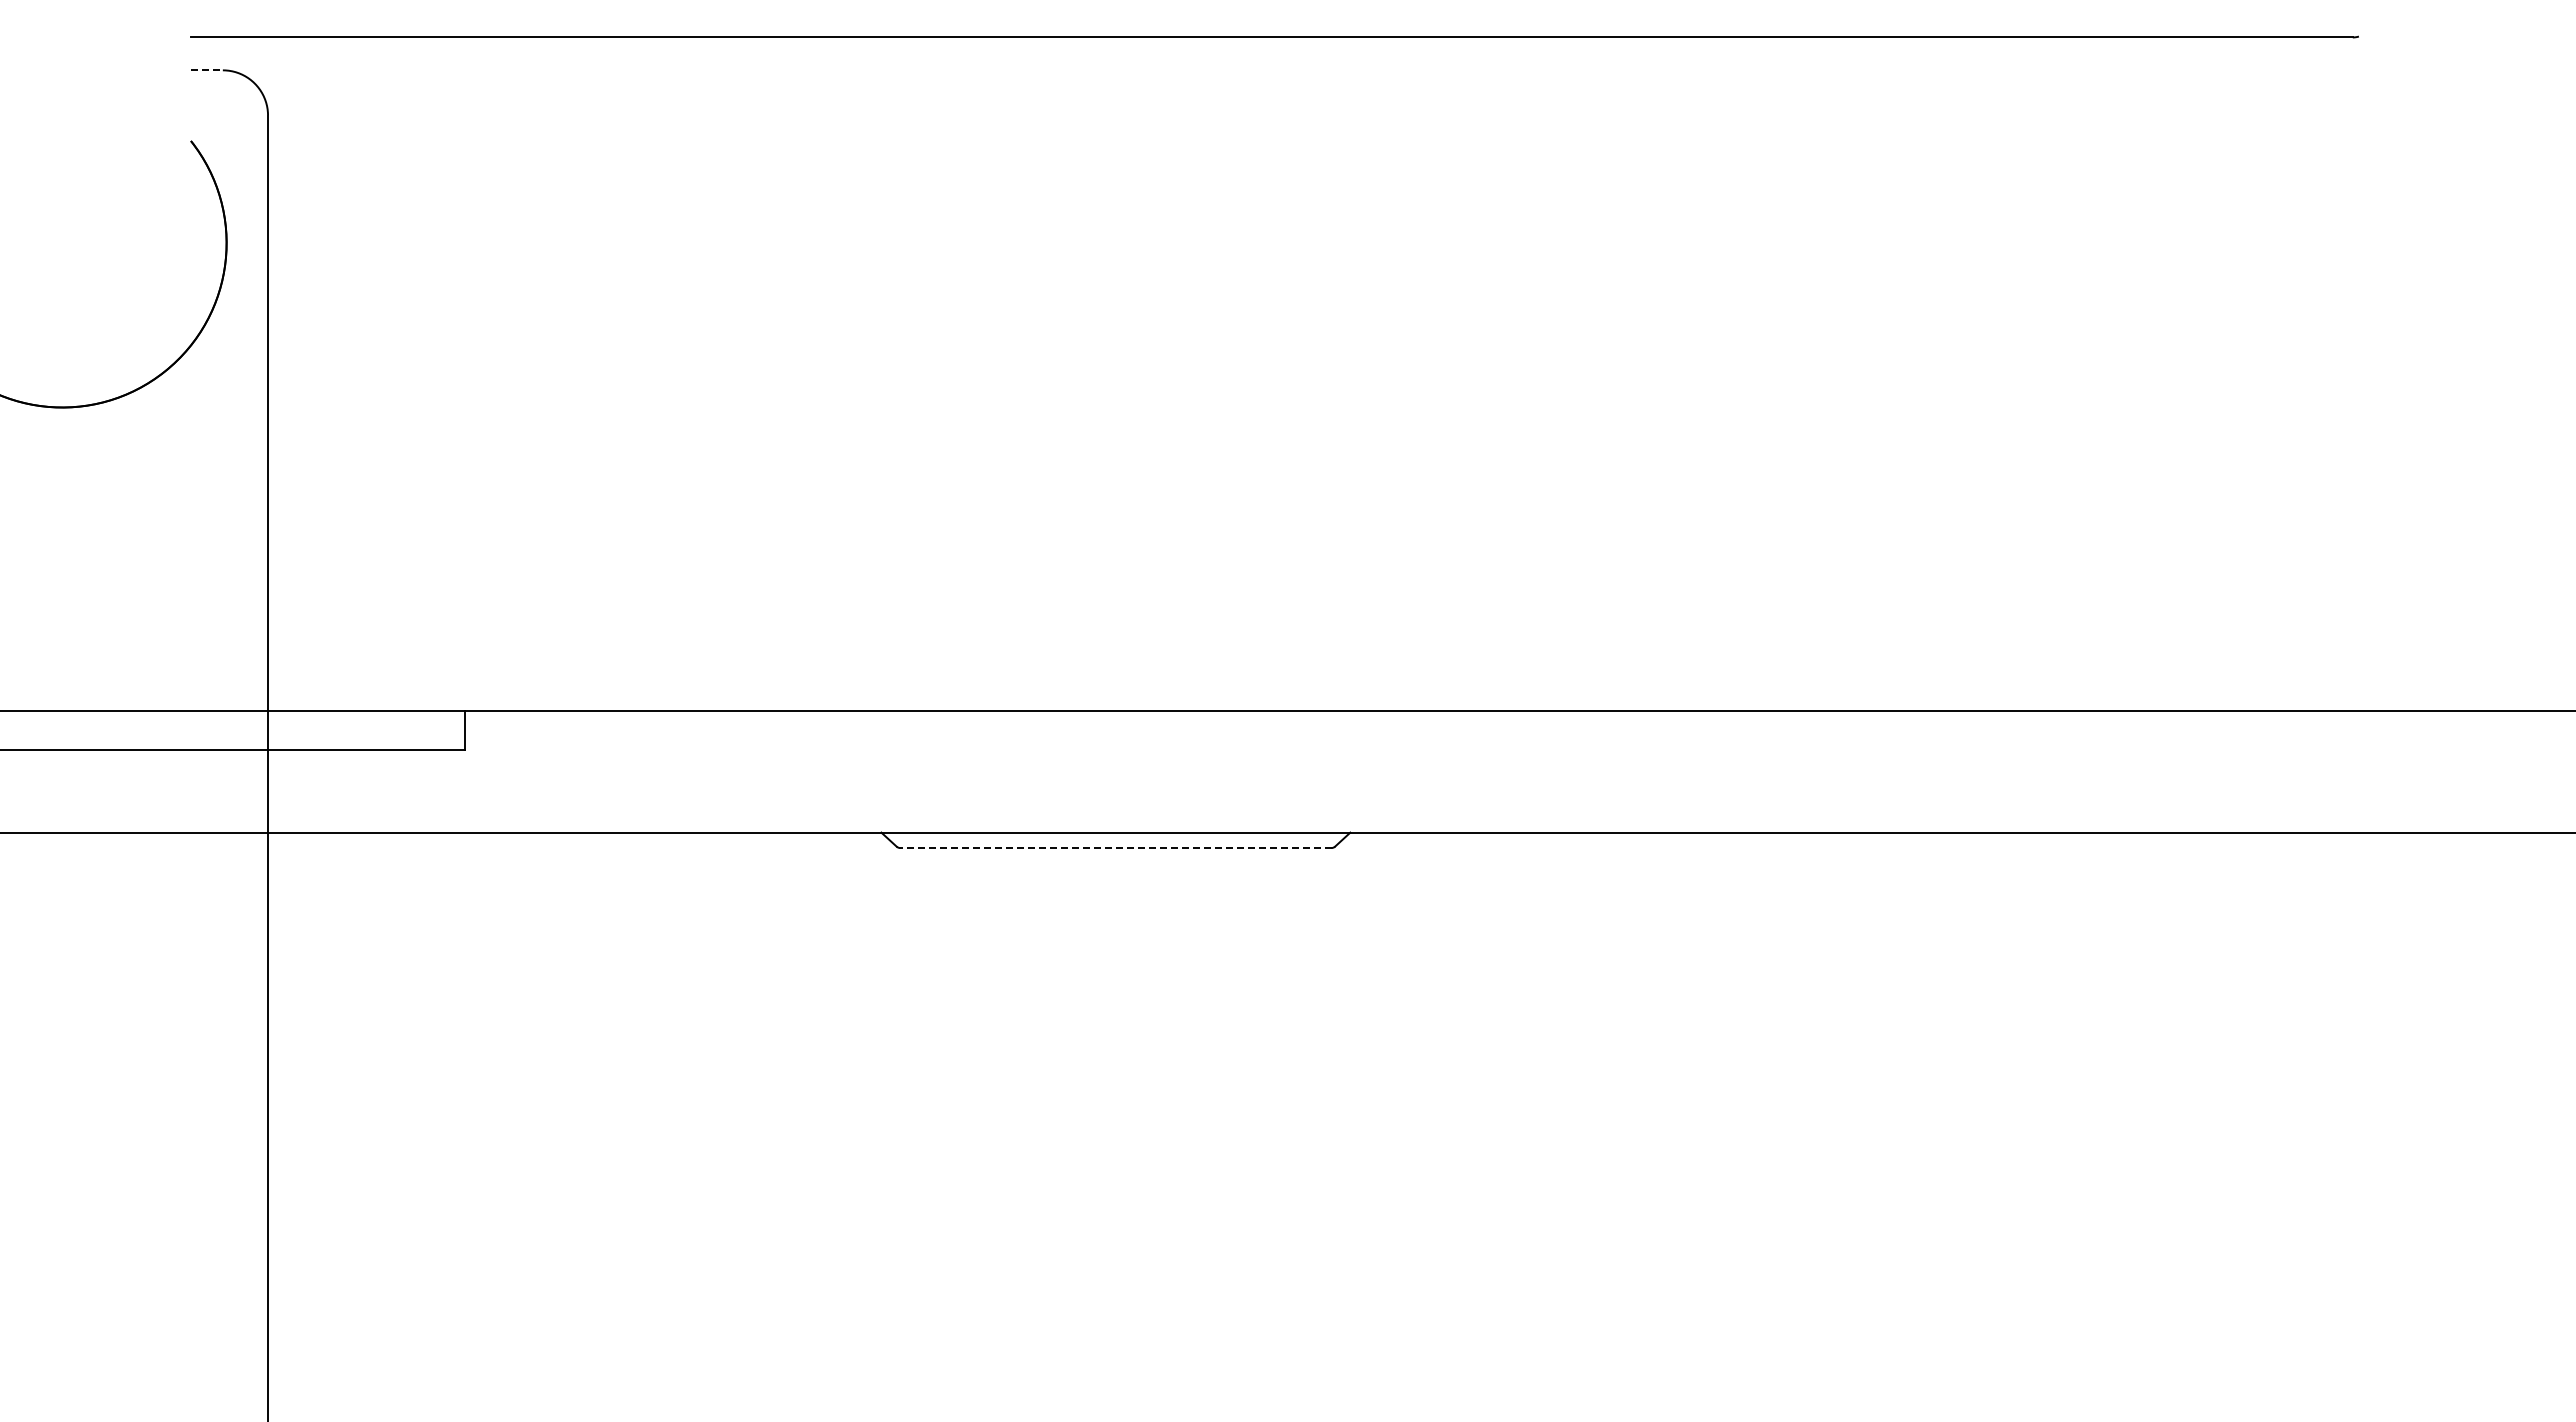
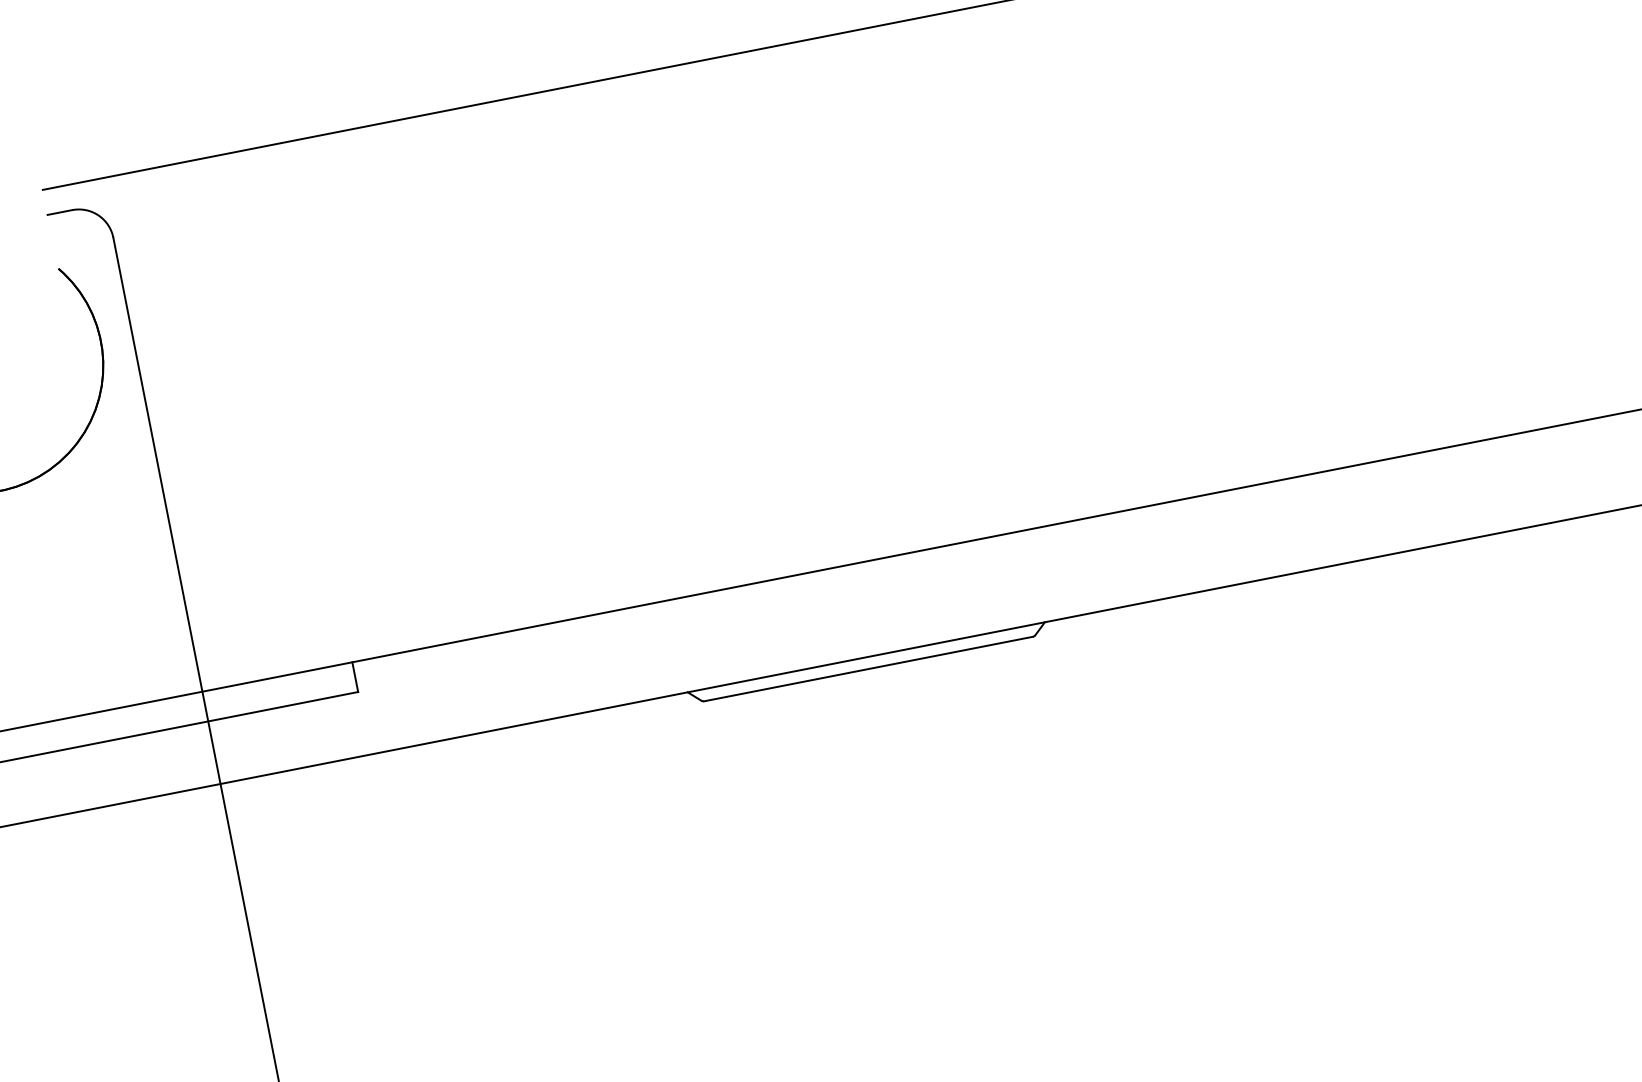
line: (207, 70) -> (60, 212), dashed -> solid
line: (1115, 848) -> (868, 669), dashed -> solid

